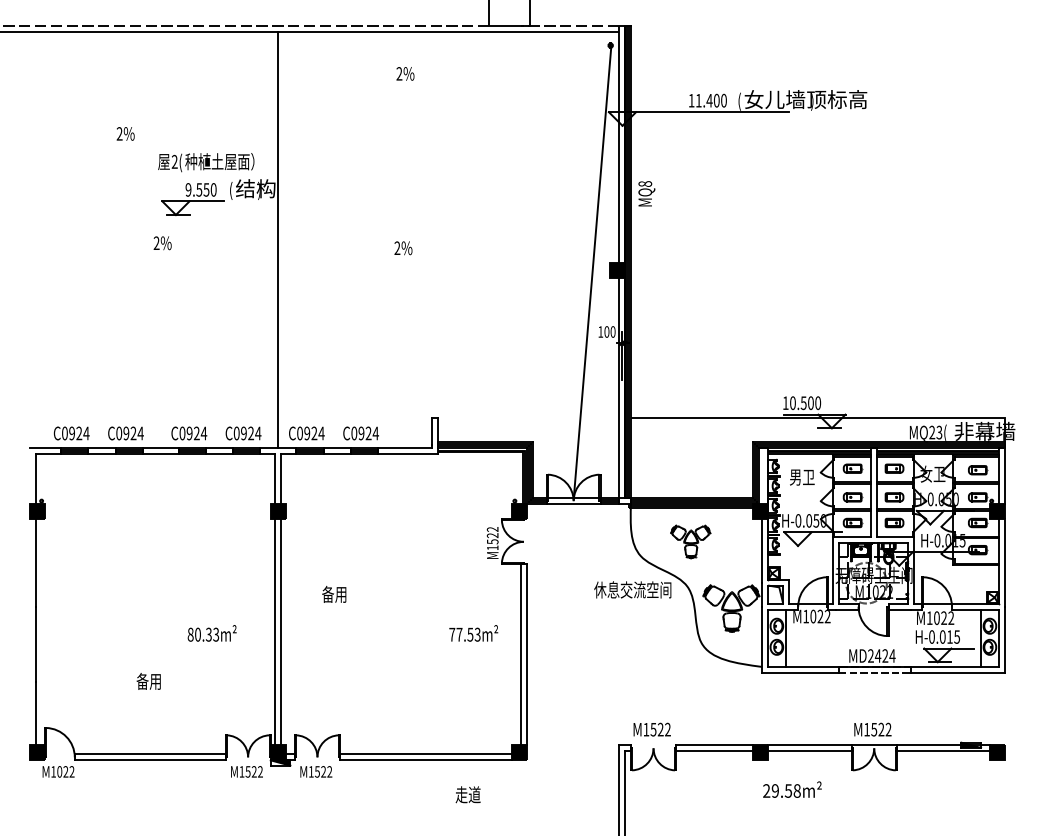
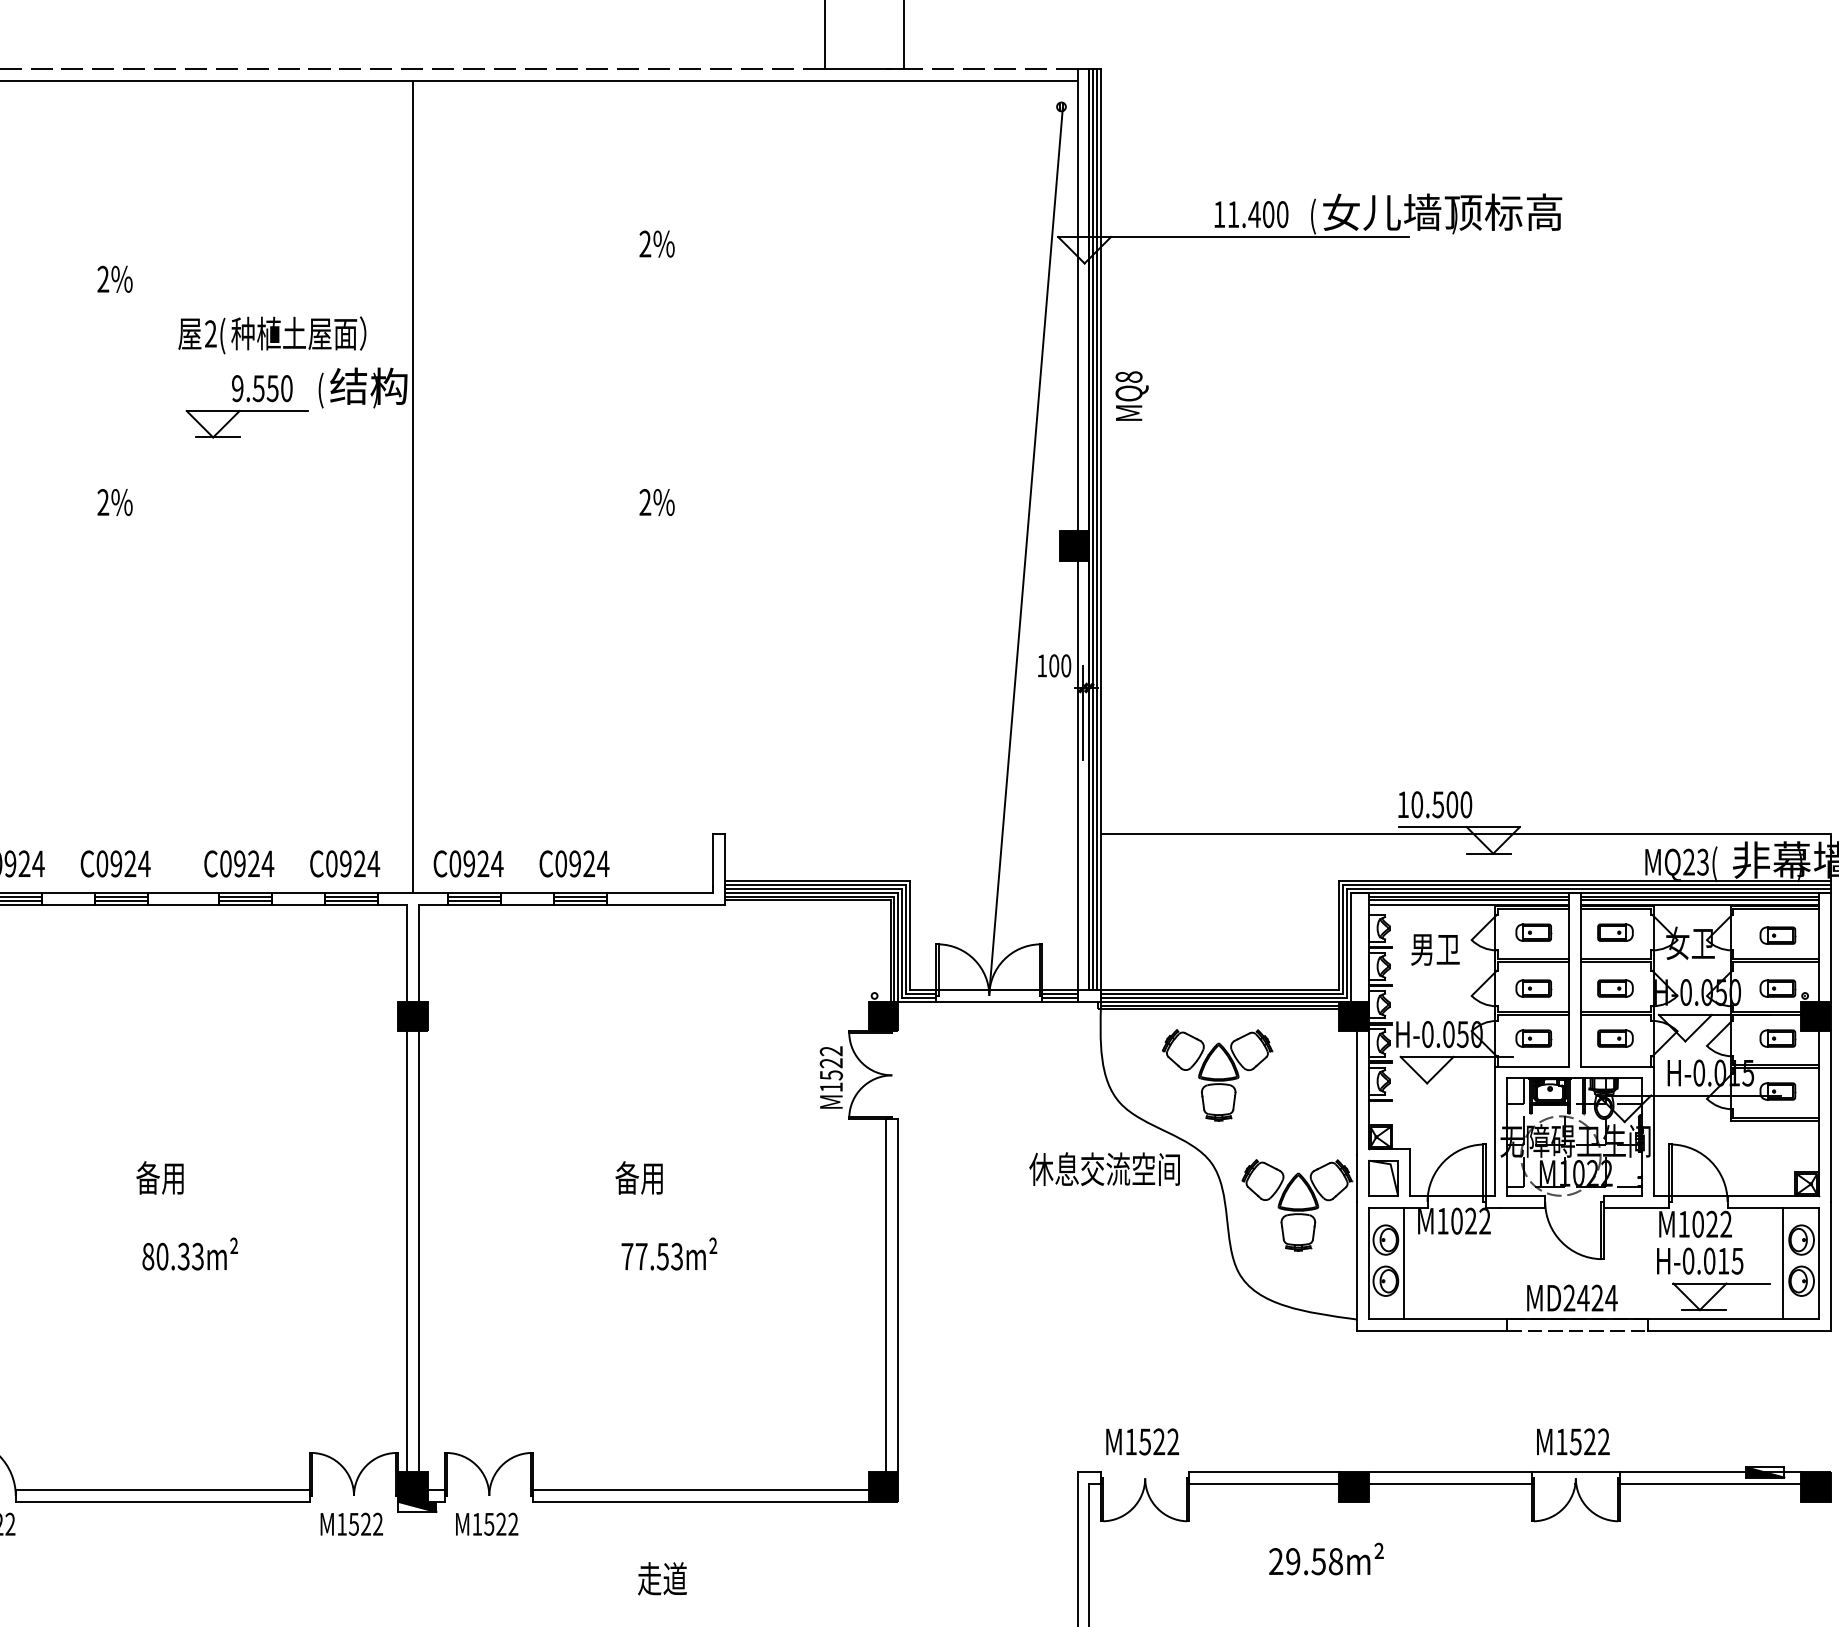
text: (405, 73) -> (657, 243), moved
text: (162, 243) -> (114, 502), moved
part: (690, 541) -> (1217, 1074), size x1.43
text: (334, 594) -> (639, 1178), moved
text: (211, 633) -> (188, 1254), moved
text: (473, 633) -> (668, 1254), moved
text: (148, 681) -> (159, 1178), moved
text: (792, 789) -> (1326, 1558), moved
text: (467, 794) -> (661, 1578), moved

